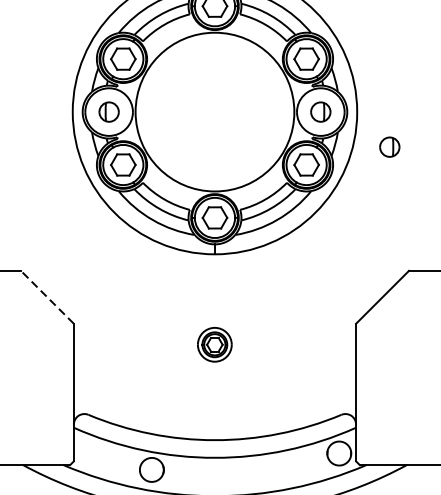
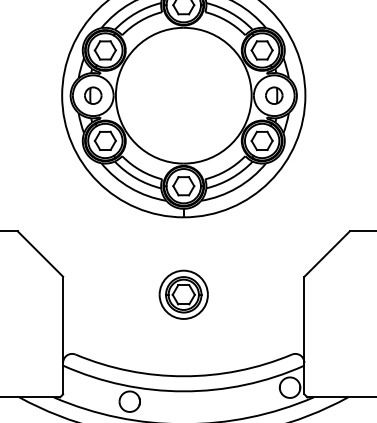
part: (390, 146) -> (333, 125), removed
line: (47, 297) -> (40, 254), dashed -> solid
part: (214, 344) -> (183, 294), size x1.67

